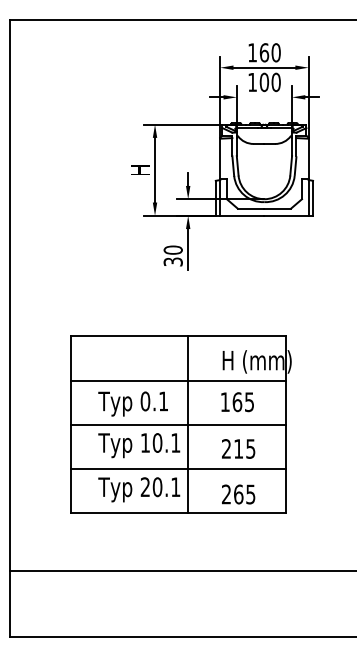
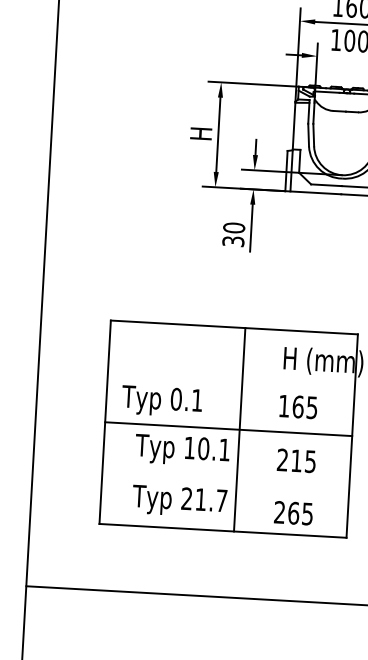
line: (177, 380) -> (230, 378), removed
text: (132, 403) -> (161, 400), moved
line: (177, 468) -> (225, 479), removed
text: (166, 487) -> (211, 500), 20.1 -> 21.7

